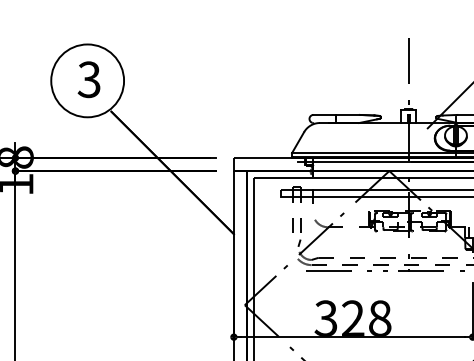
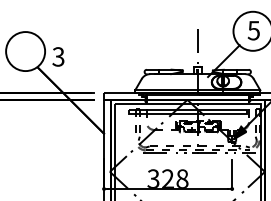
text: (89, 78) -> (58, 56), moved

